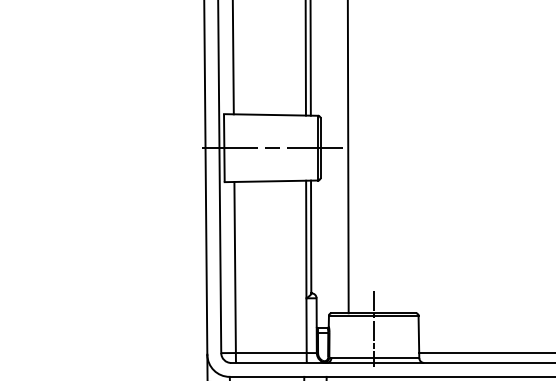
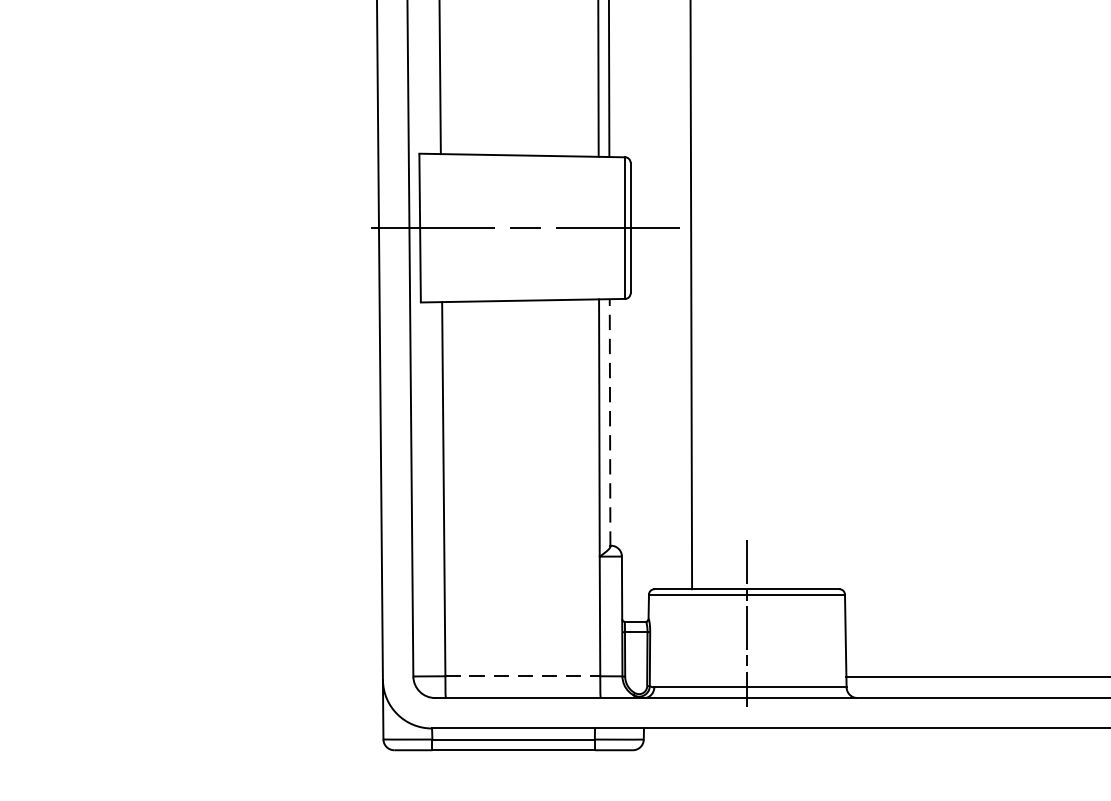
line: (311, 237) -> (610, 423), solid -> dashed
line: (271, 353) -> (523, 677), solid -> dashed

